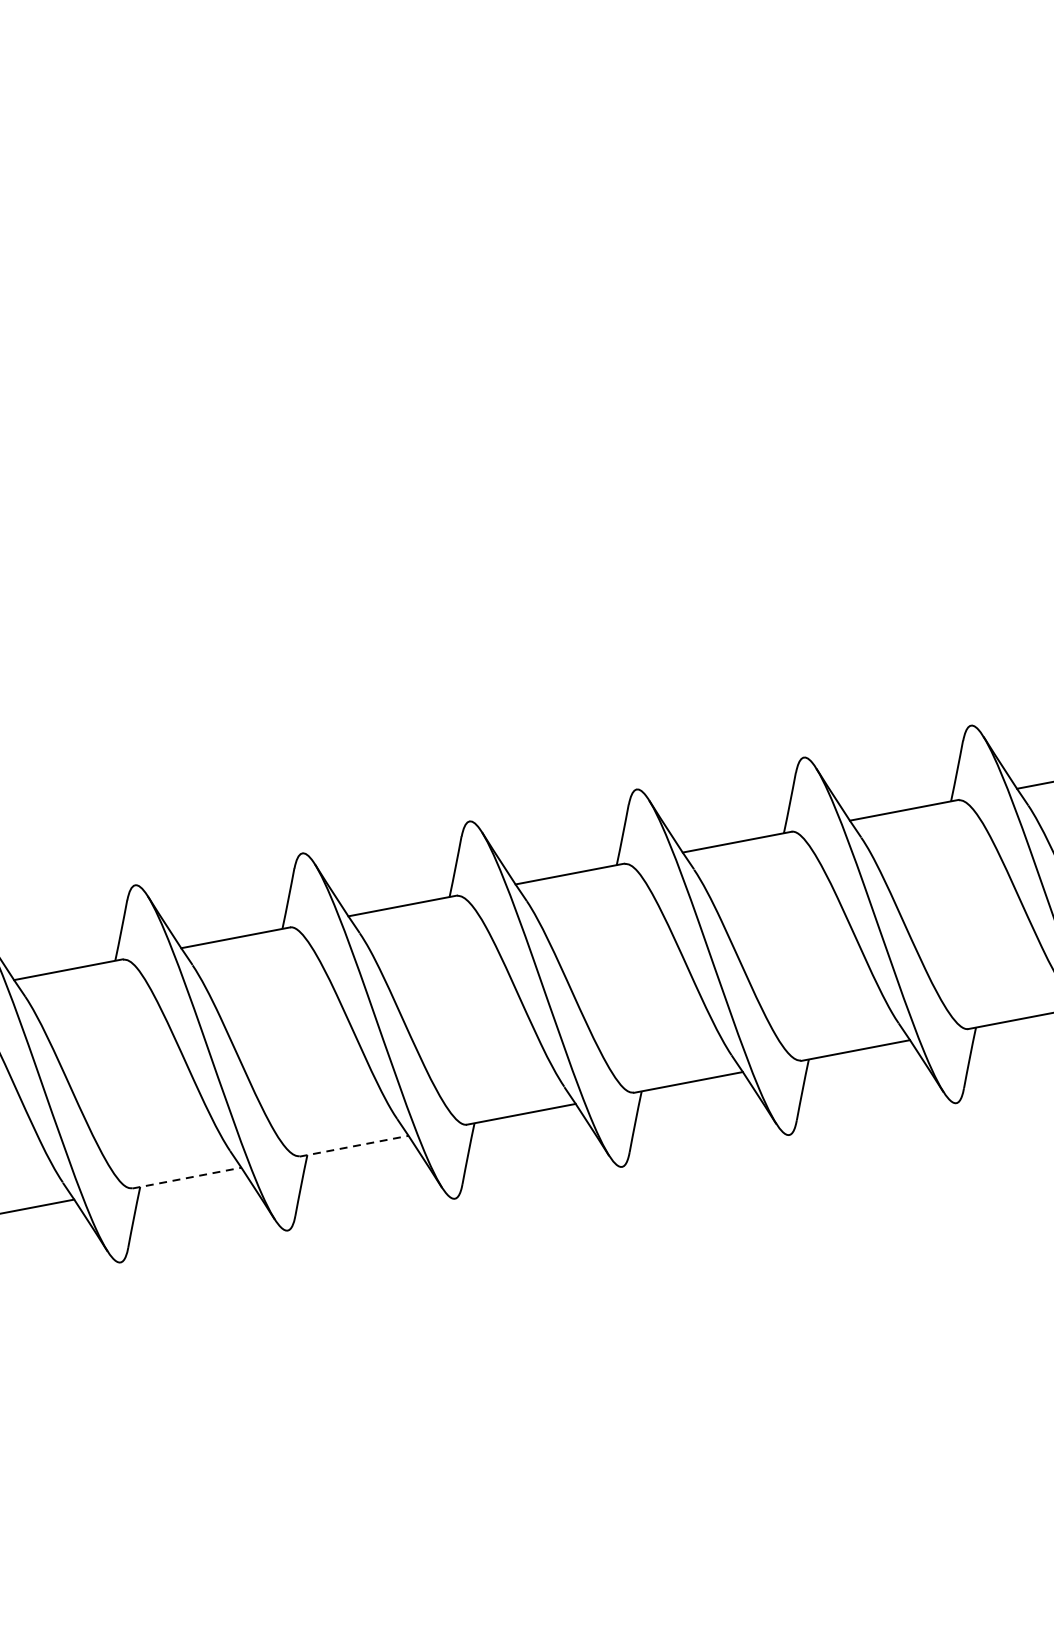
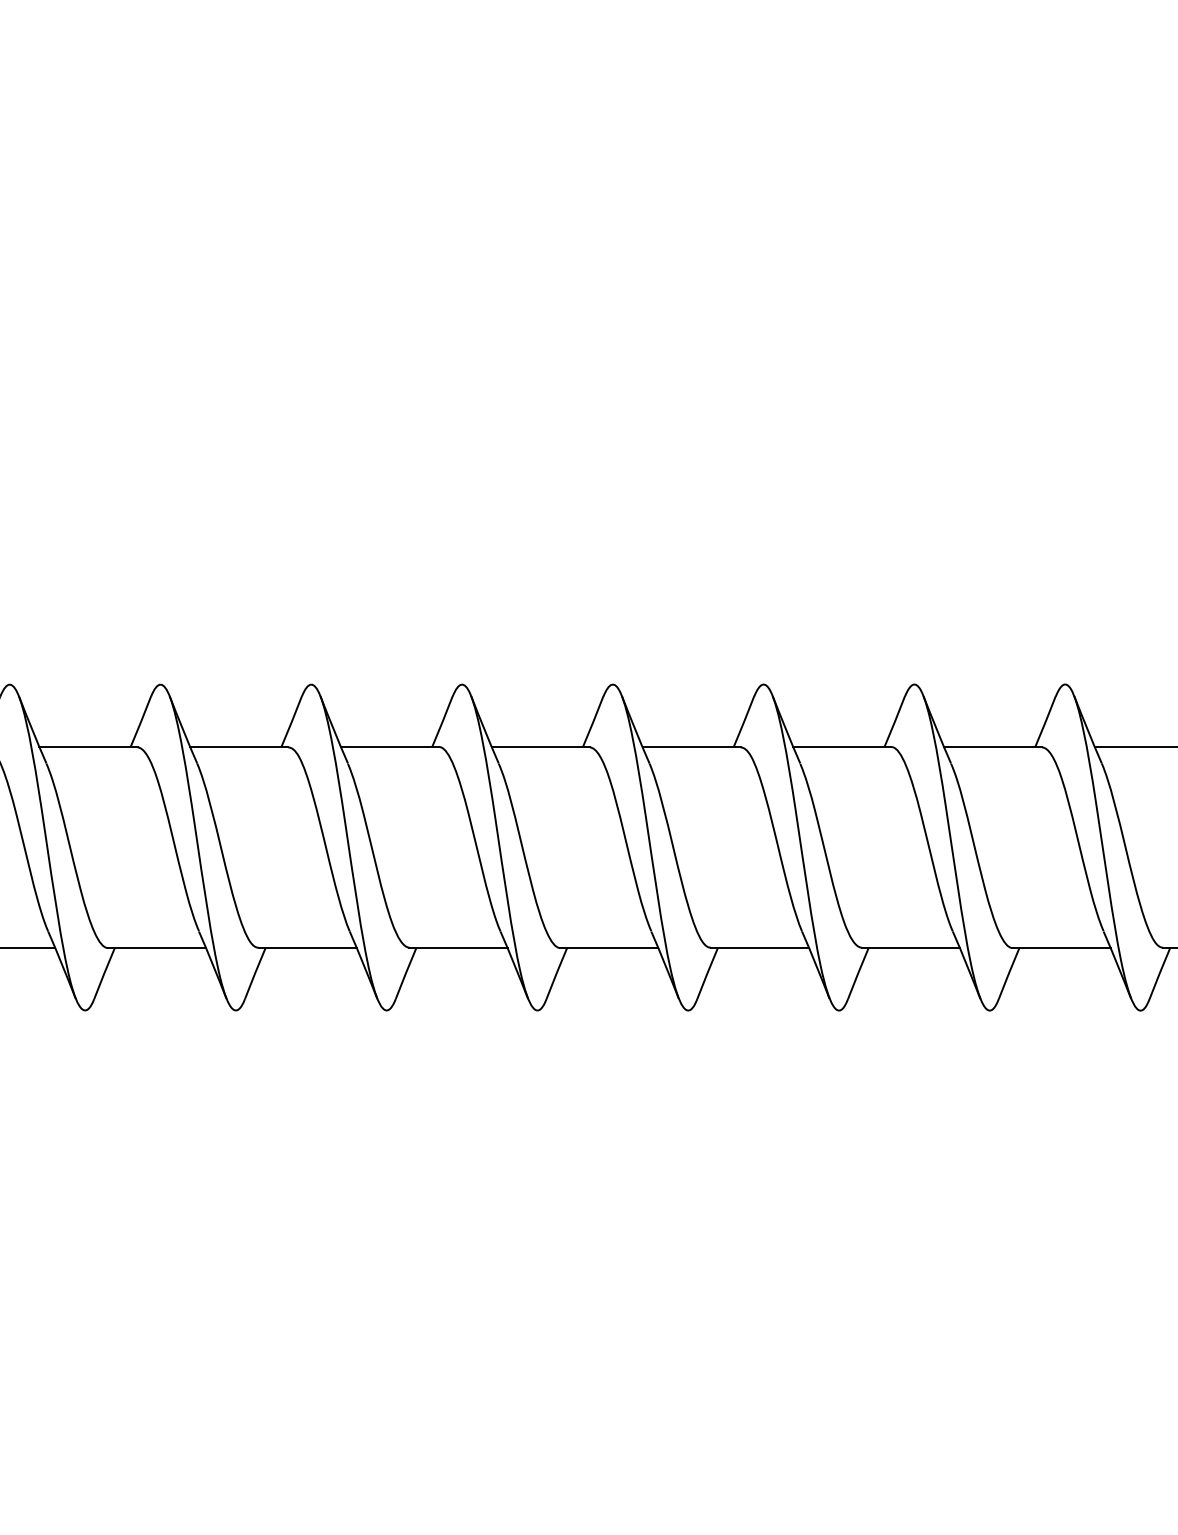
line: (355, 1146) -> (459, 948), dashed -> solid
line: (187, 1178) -> (308, 948), dashed -> solid

